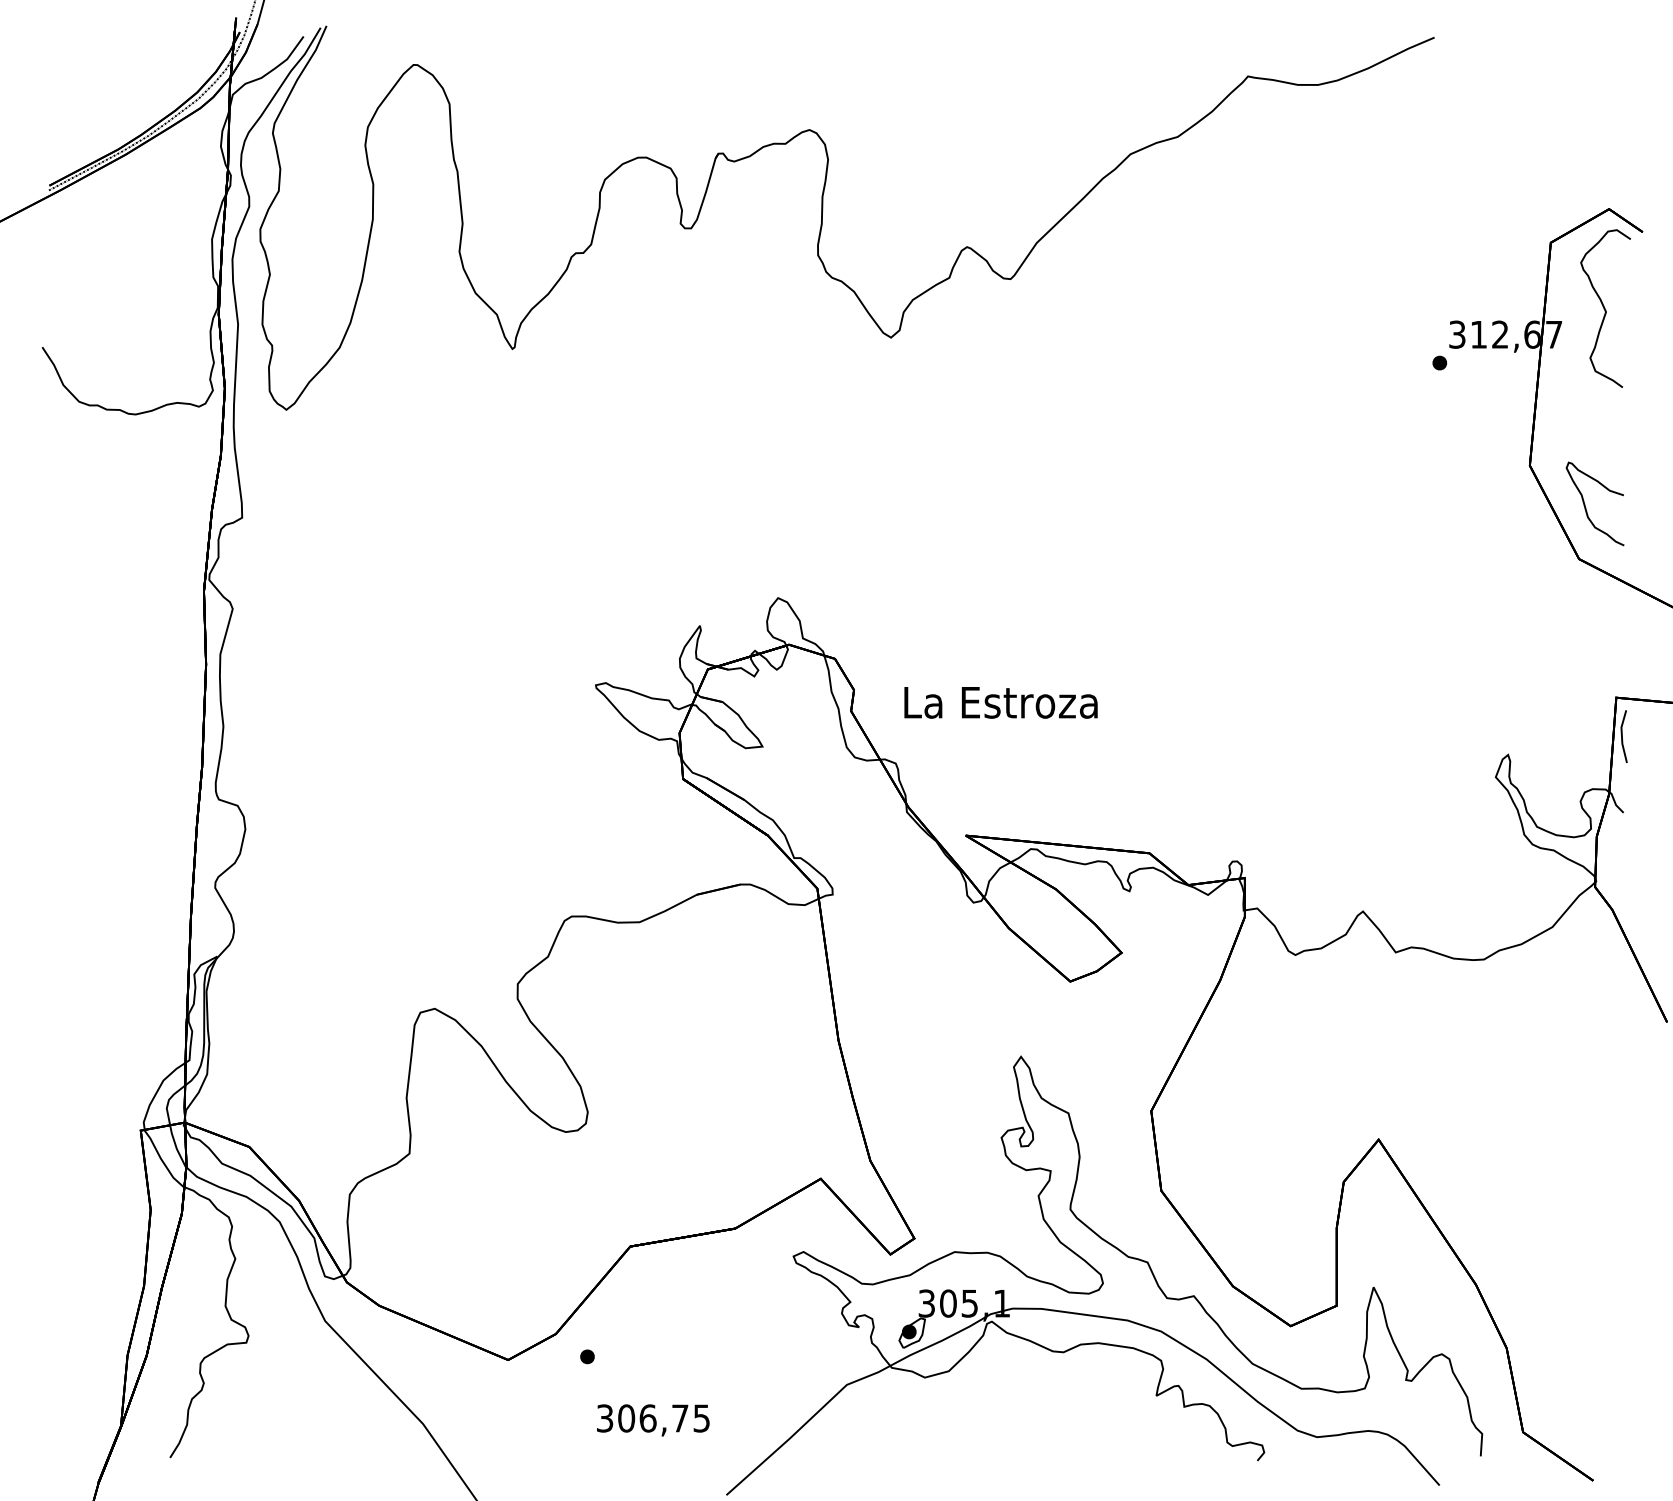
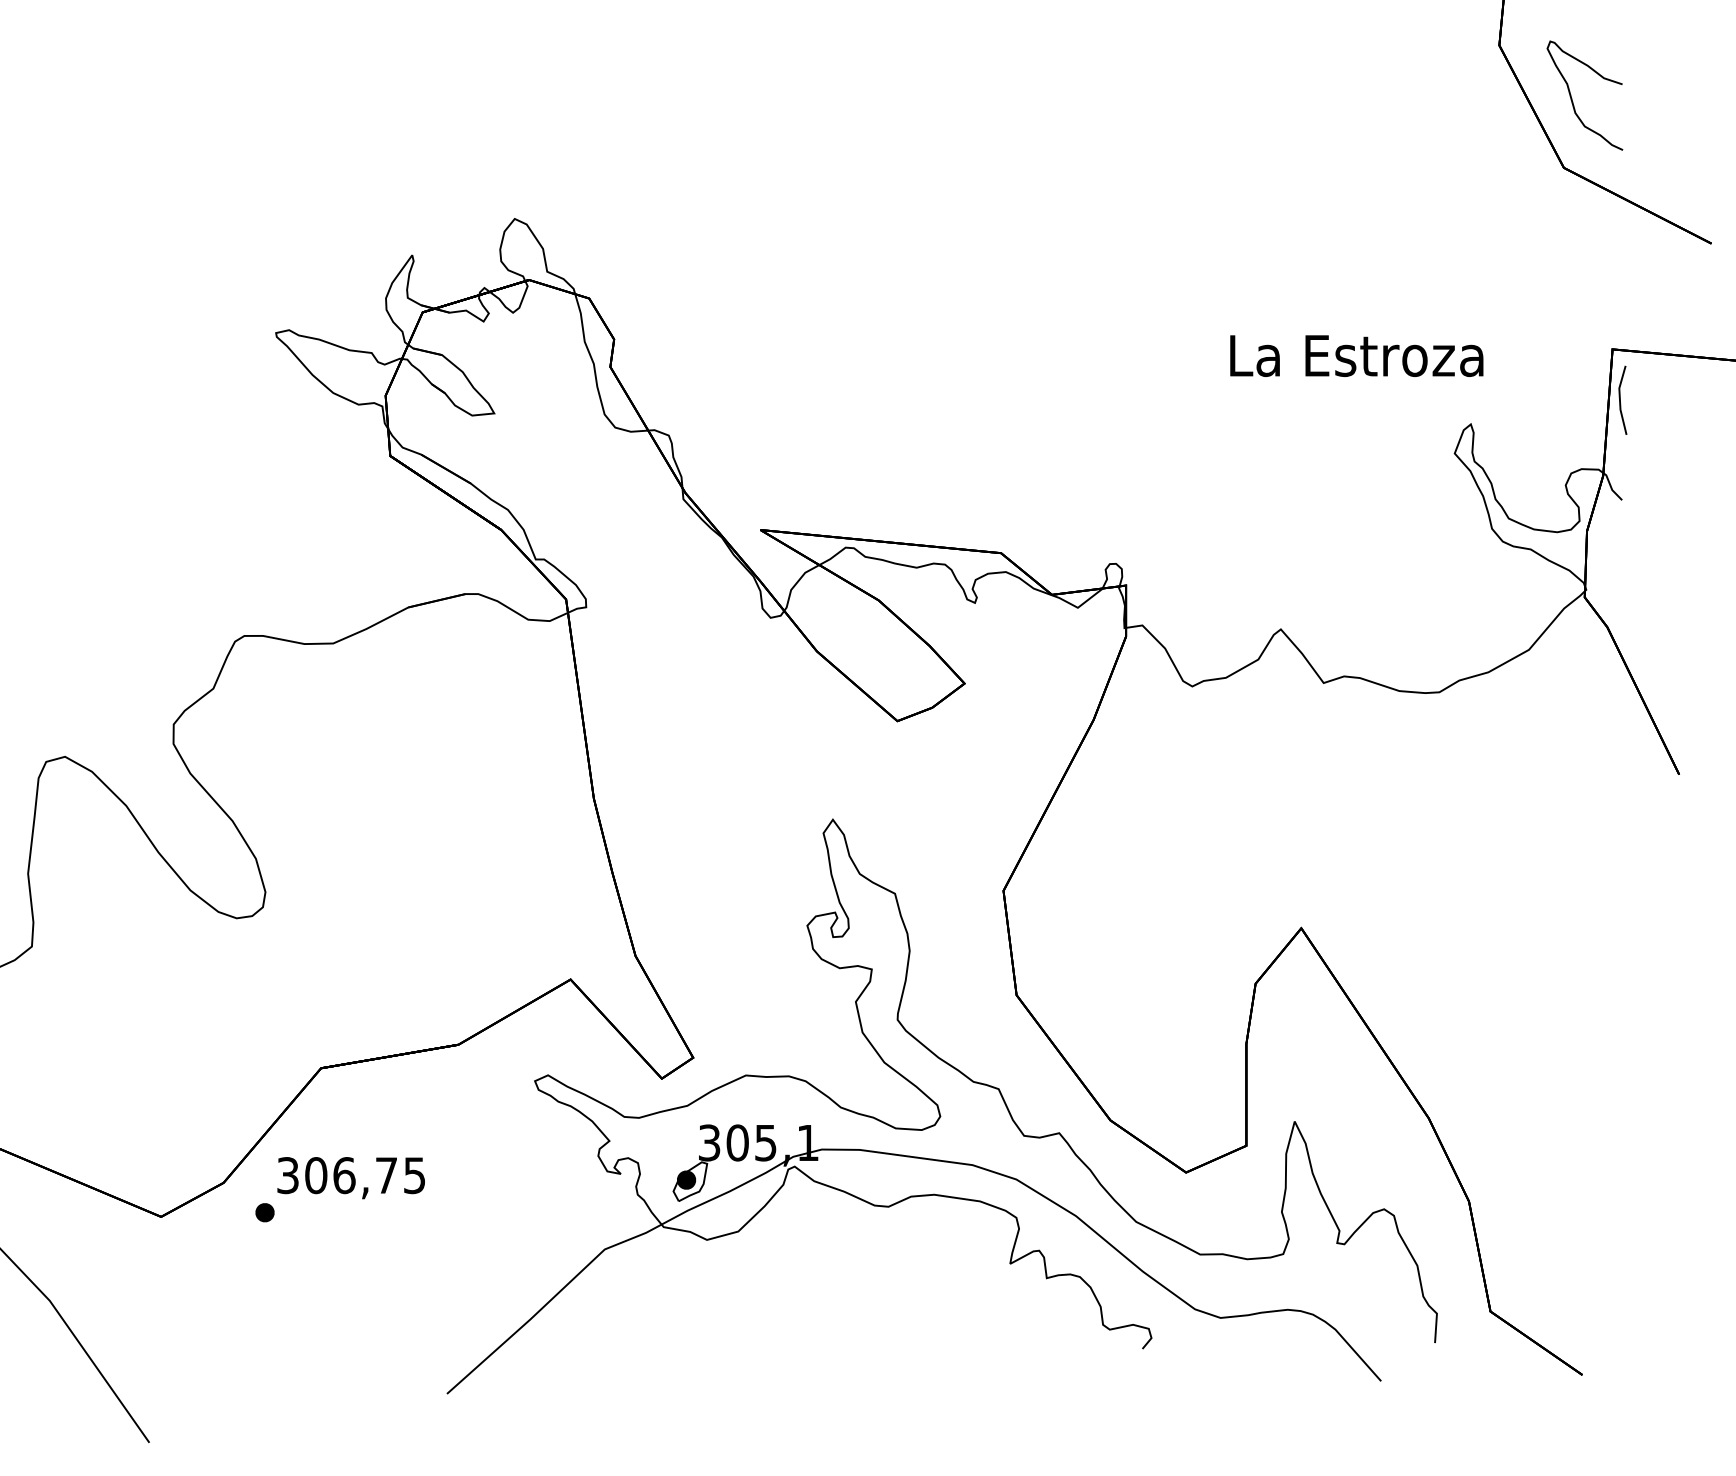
text: (1000, 702) -> (1356, 355), moved
text: (653, 1420) -> (351, 1178), moved

